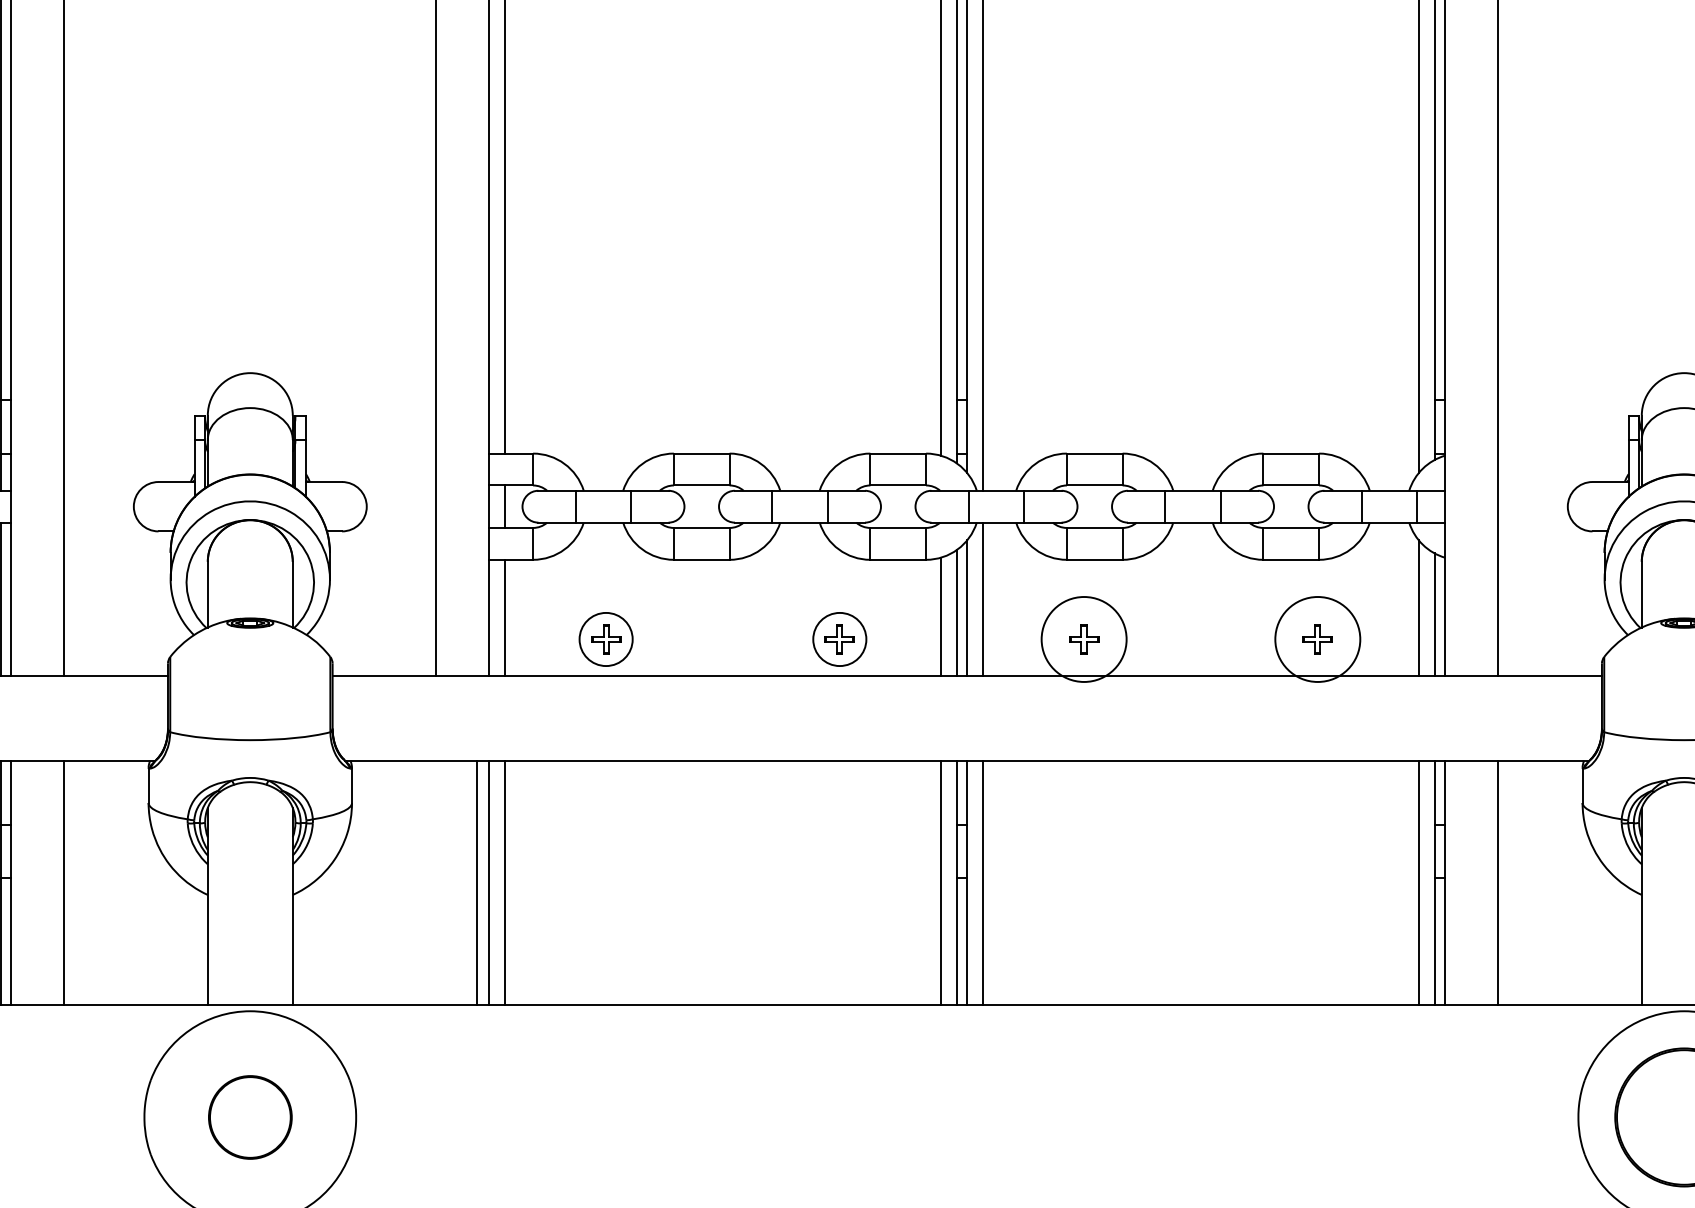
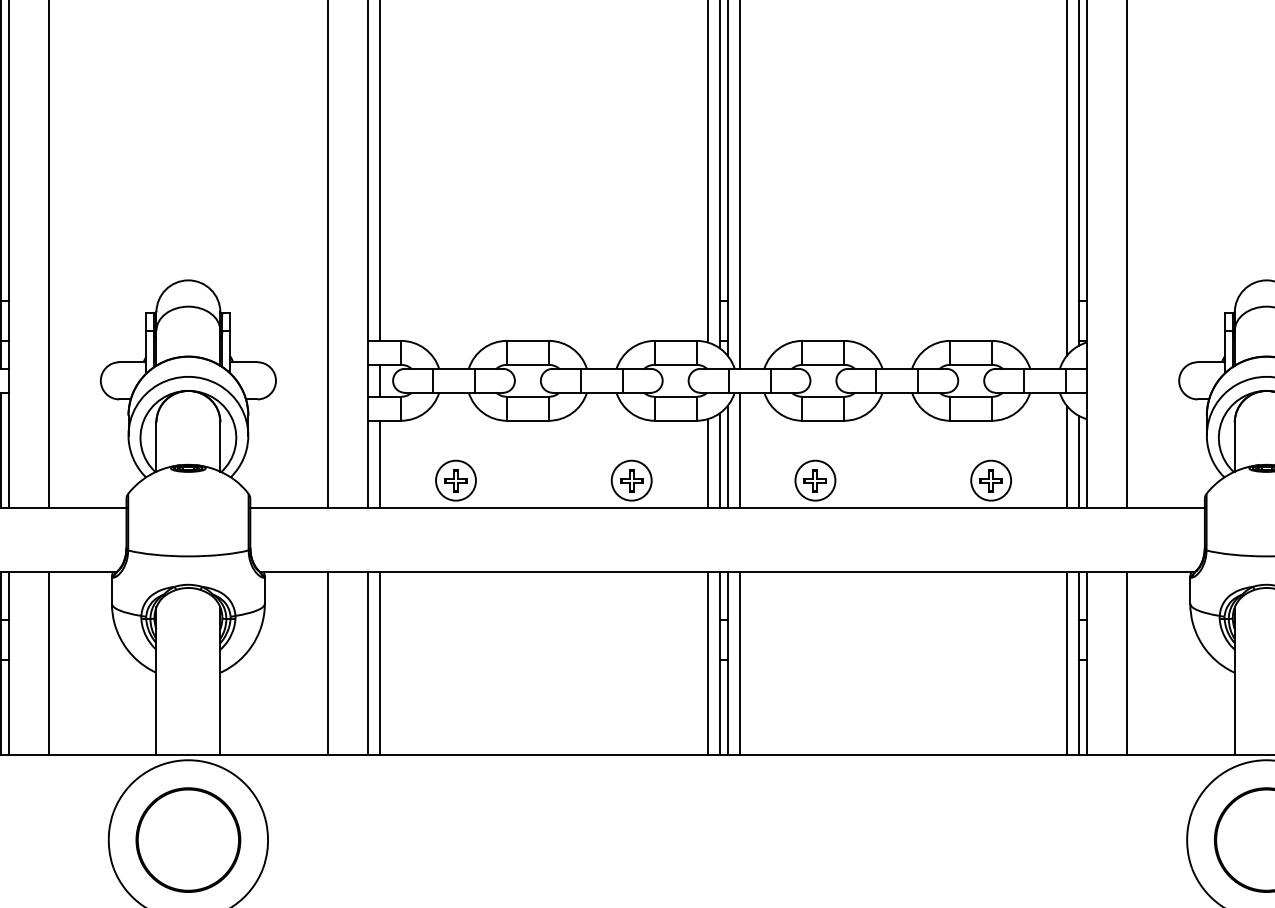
circle: (1083, 639) -> (814, 480), size x0.62
circle: (1317, 639) -> (990, 480), size x0.62
line: (477, 882) -> (328, 663), moved
part: (250, 1117) -> (188, 840), size x1.67

